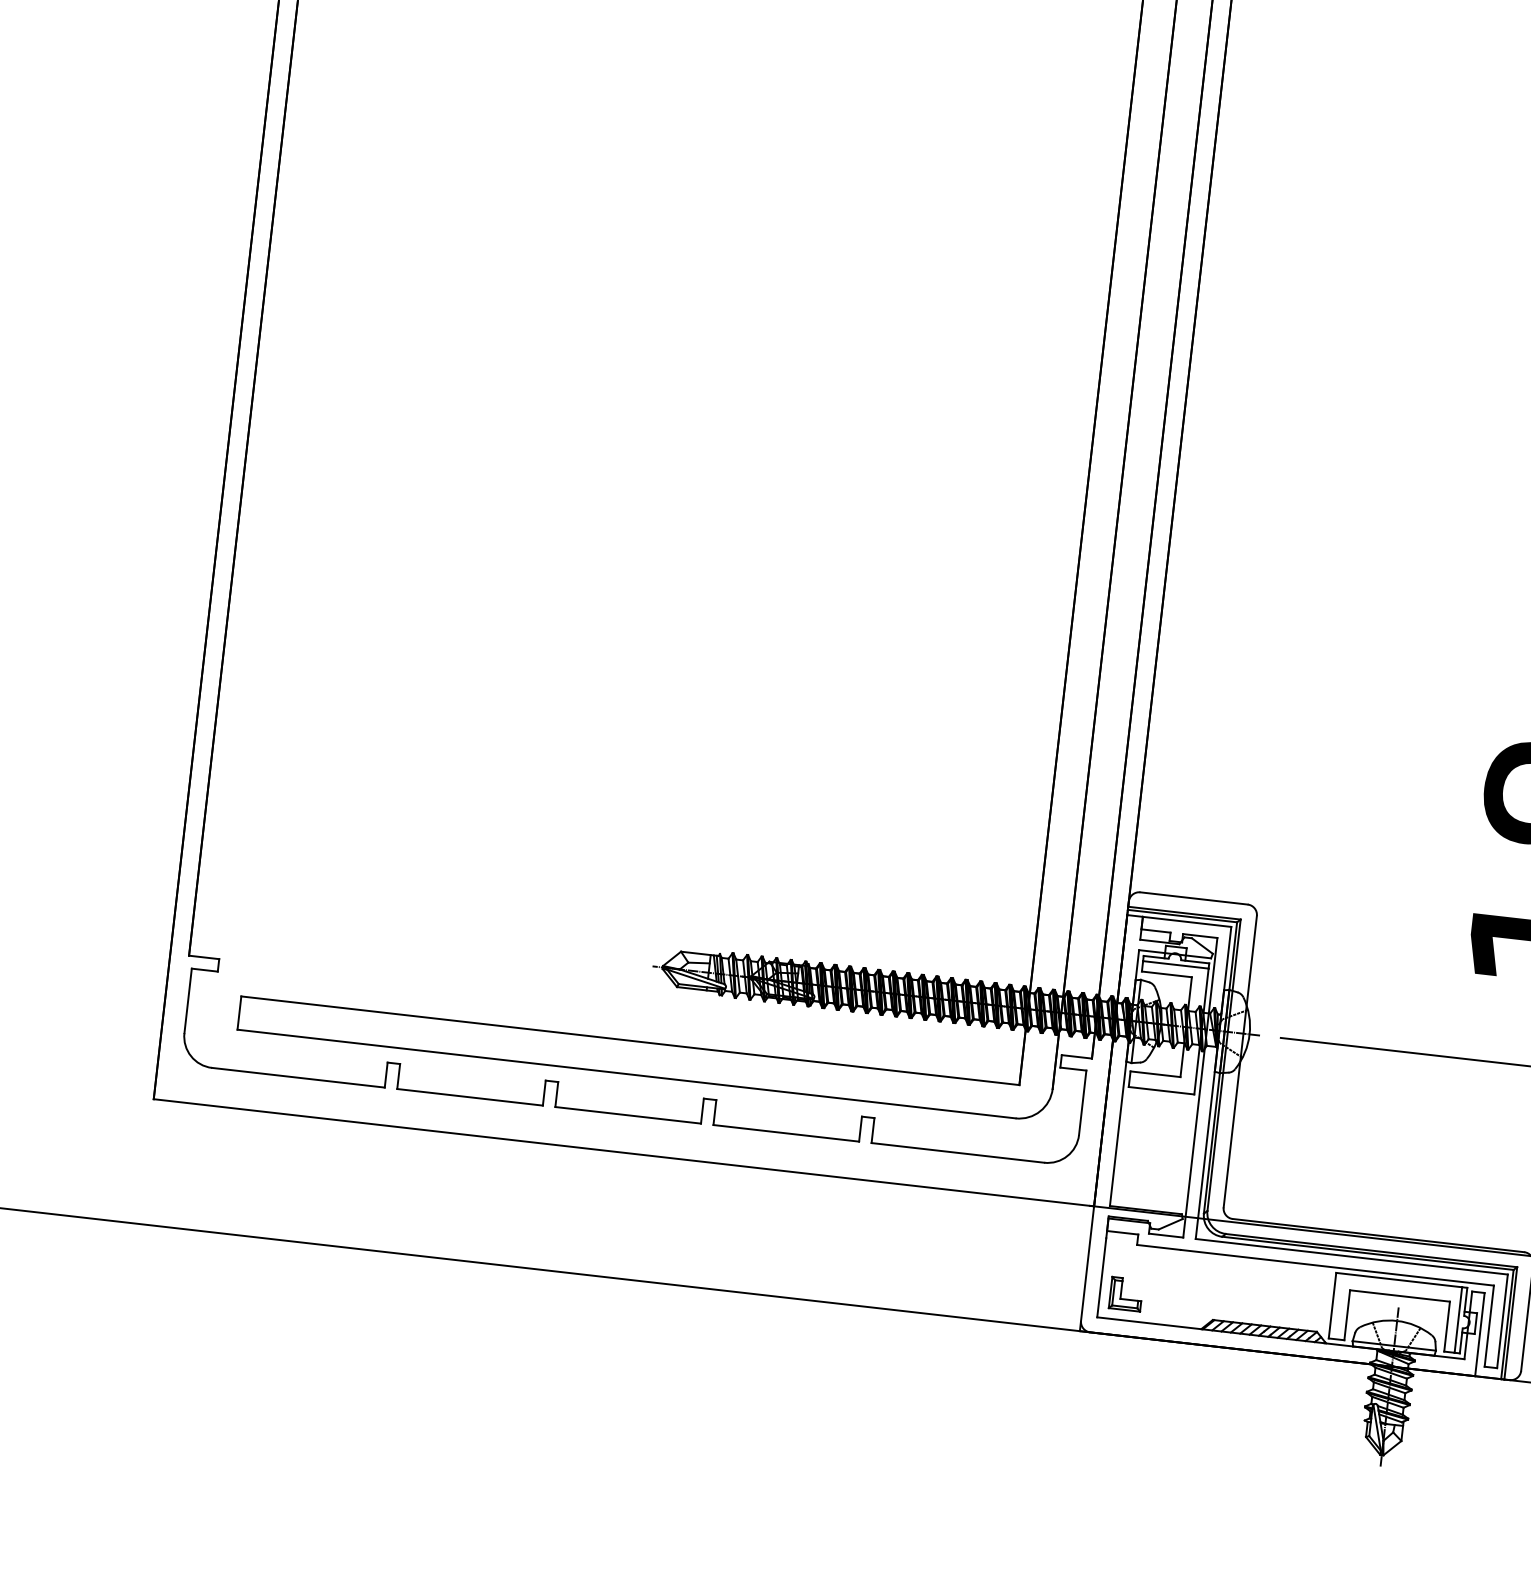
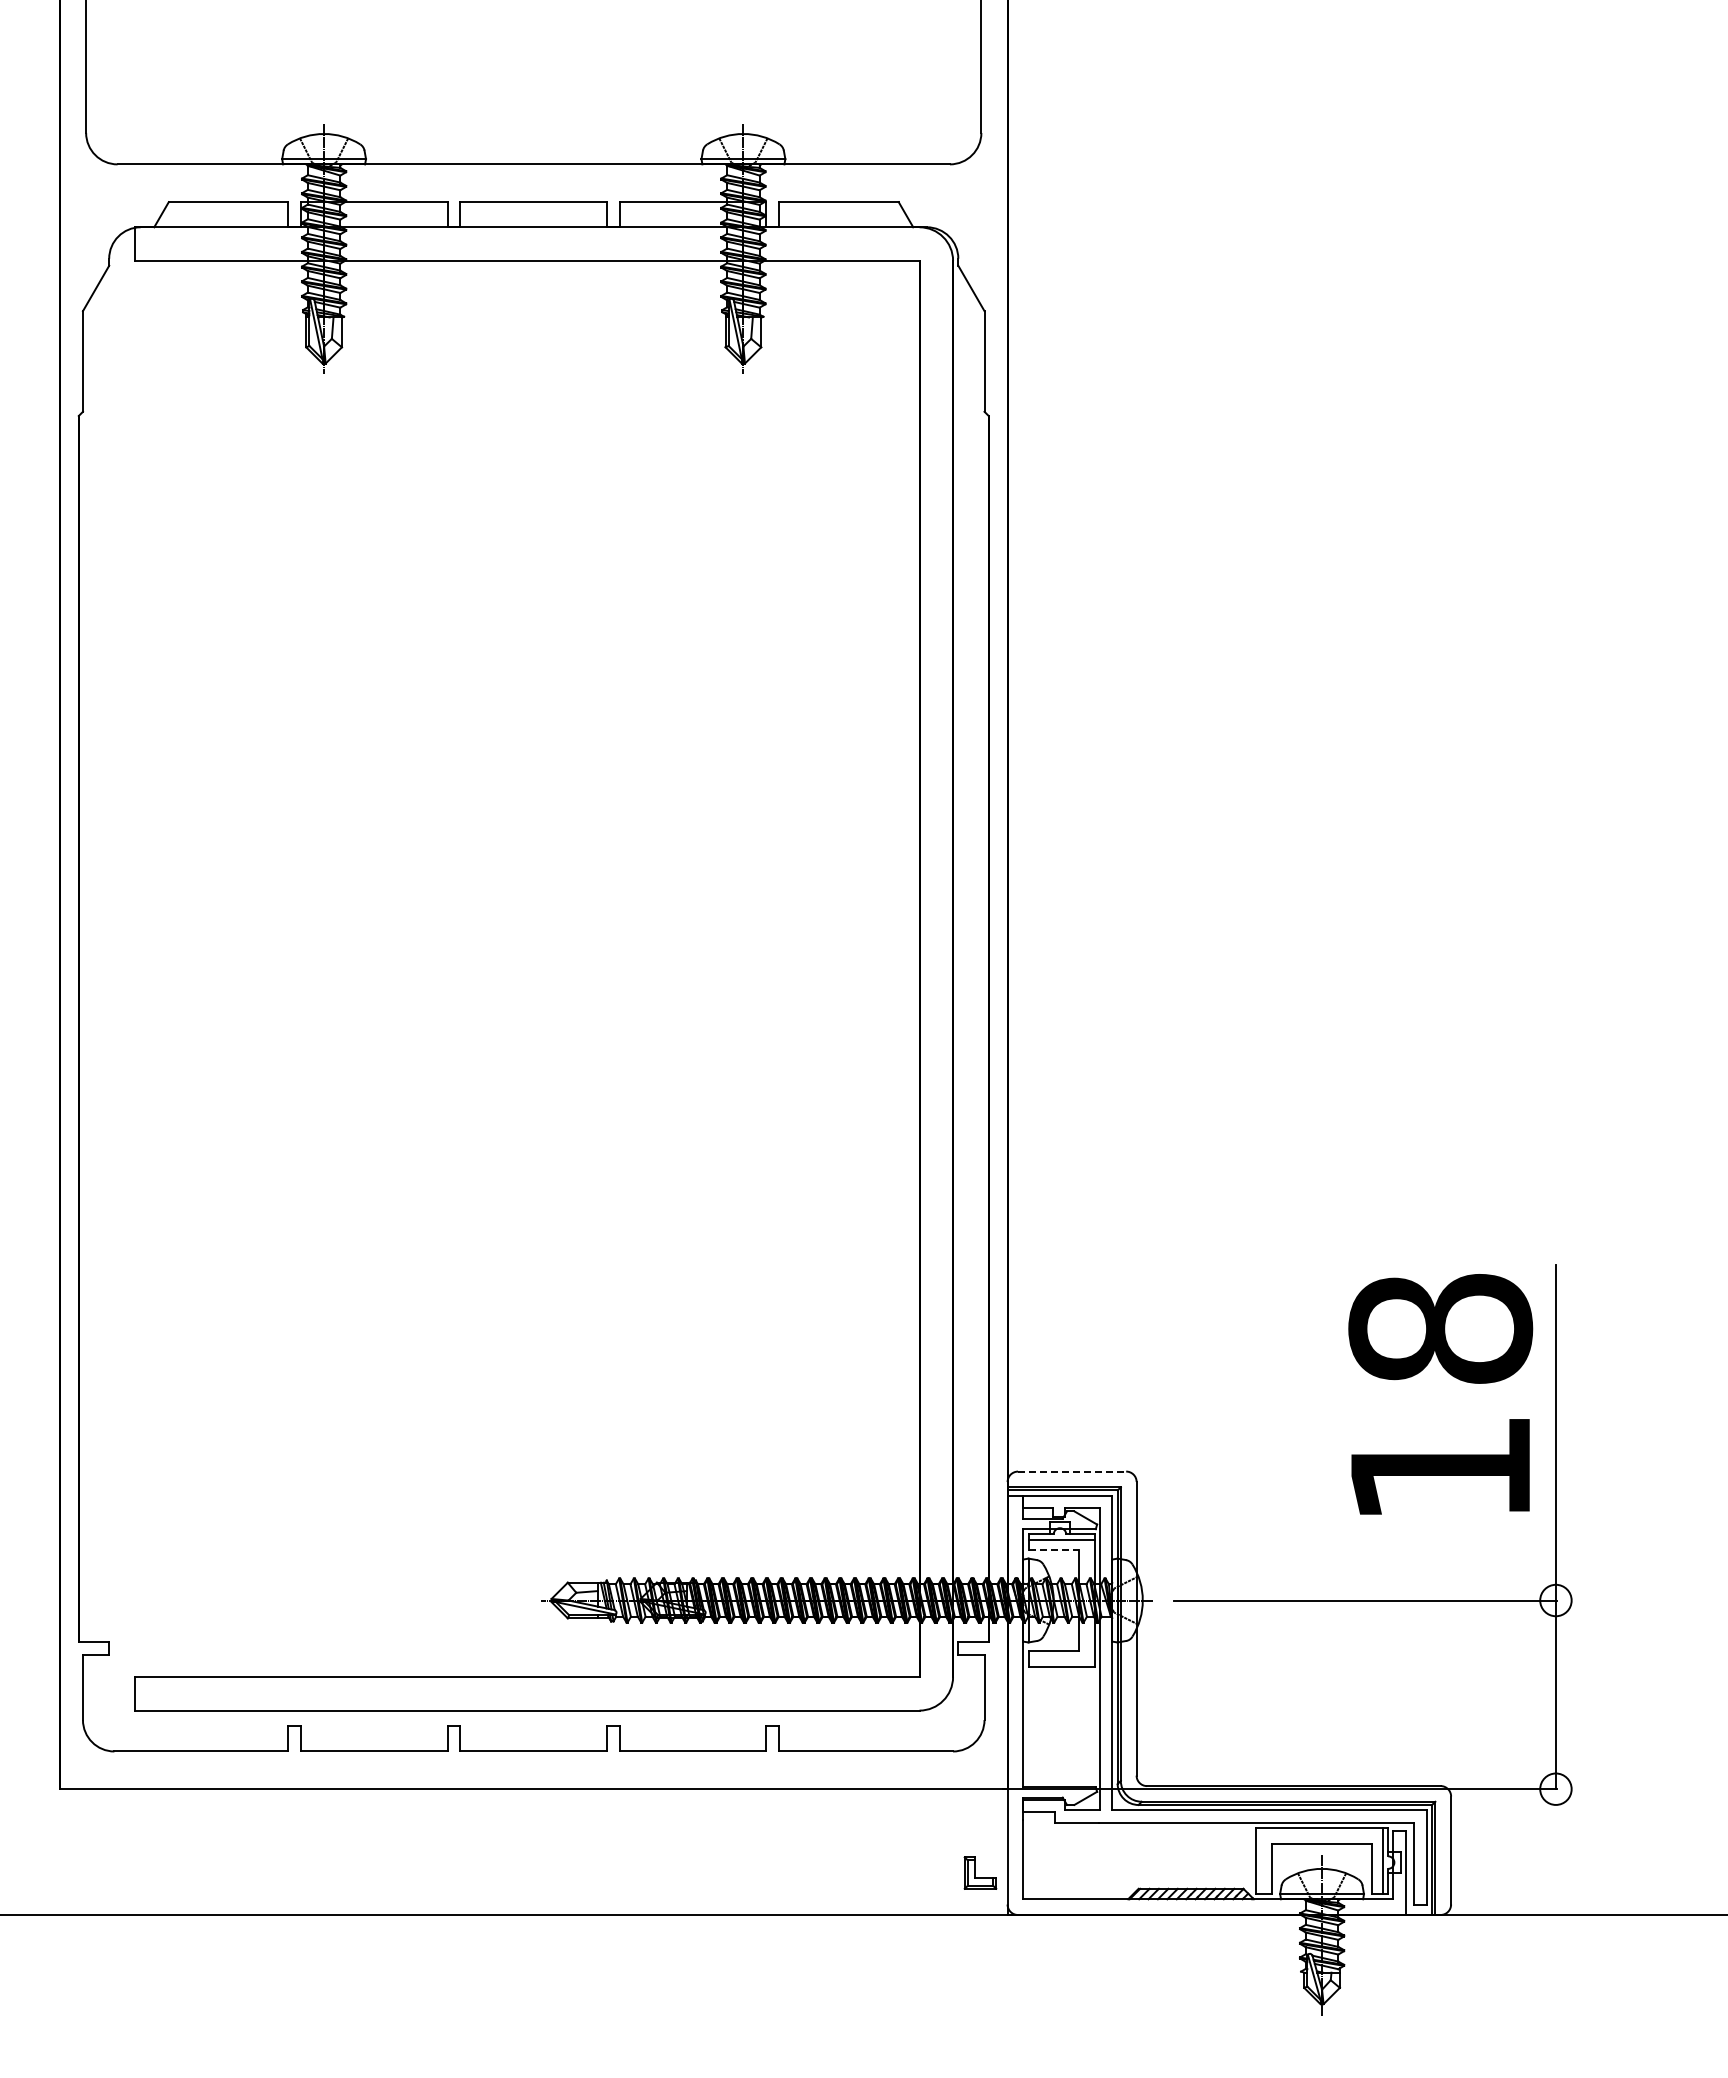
line: (1194, 898) -> (1072, 1471), solid -> dashed
line: (1167, 974) -> (1054, 1550), solid -> dashed
part: (1126, 1293) -> (980, 1872), moved

